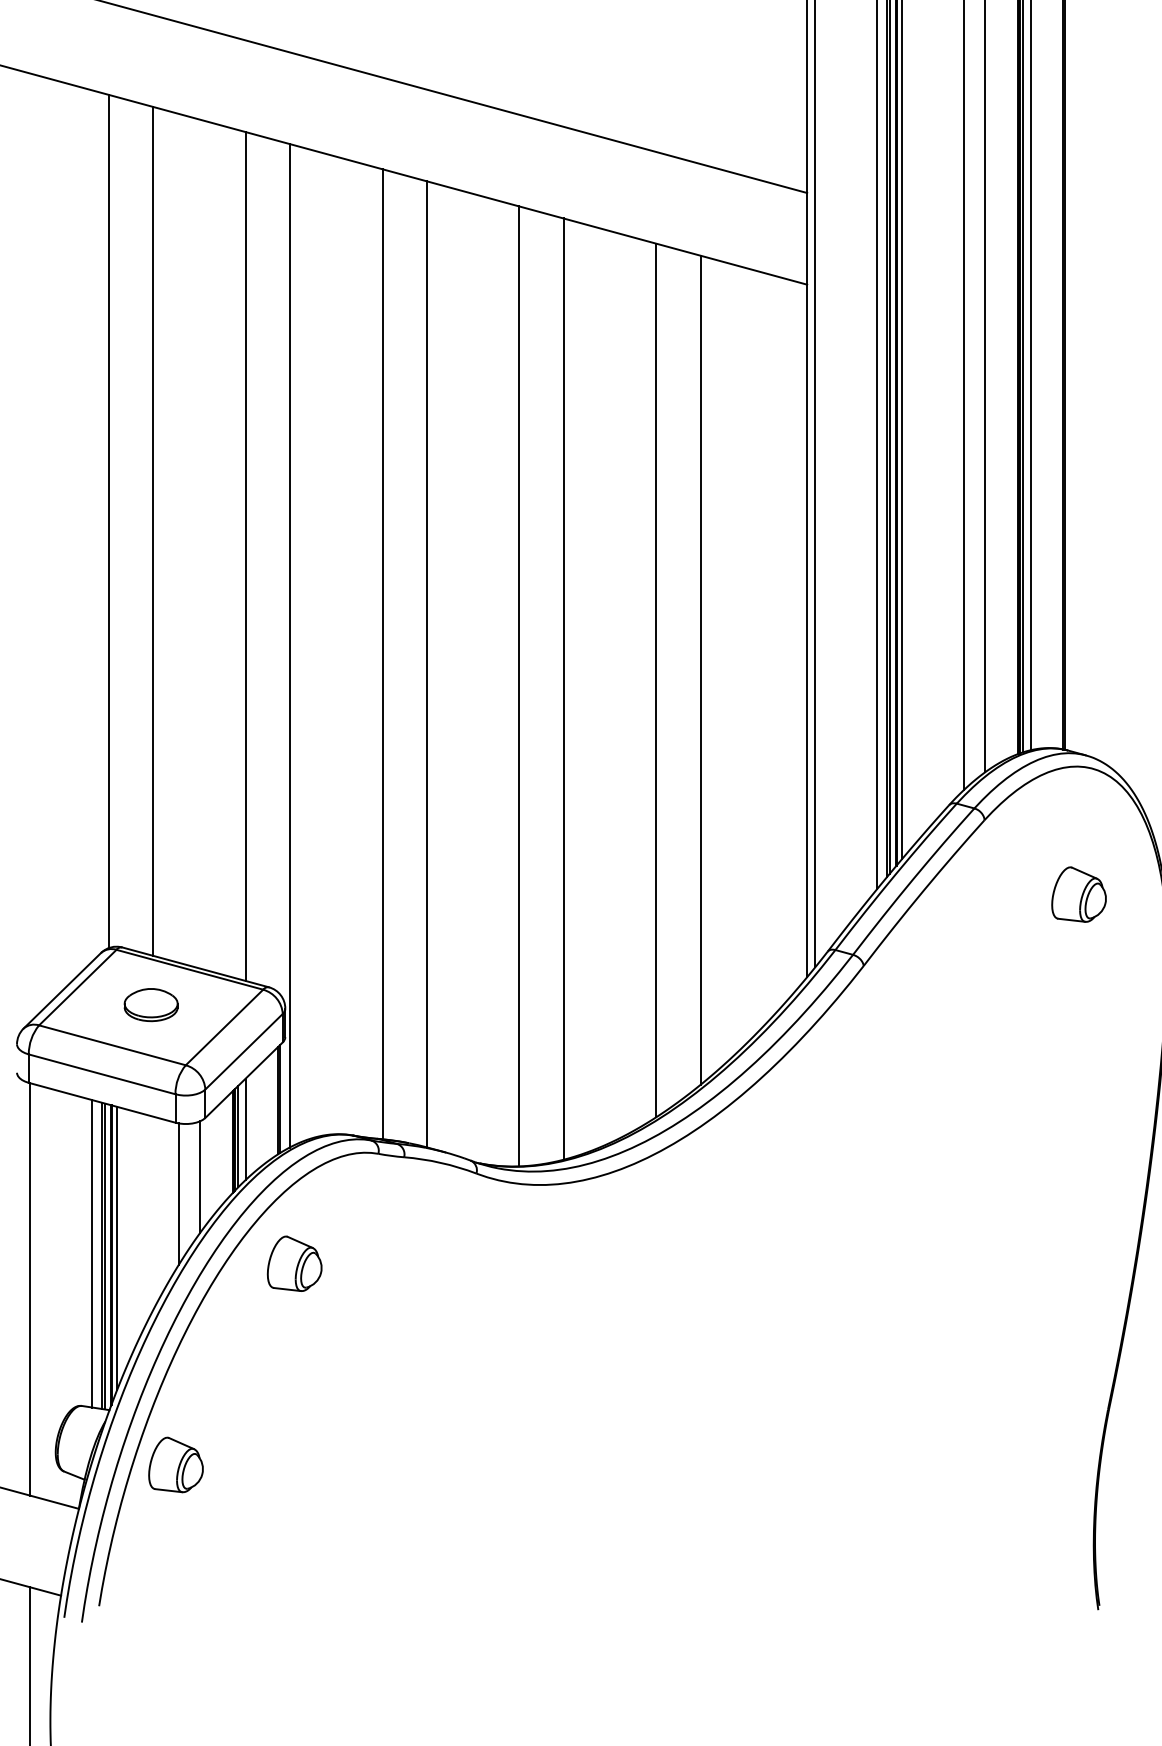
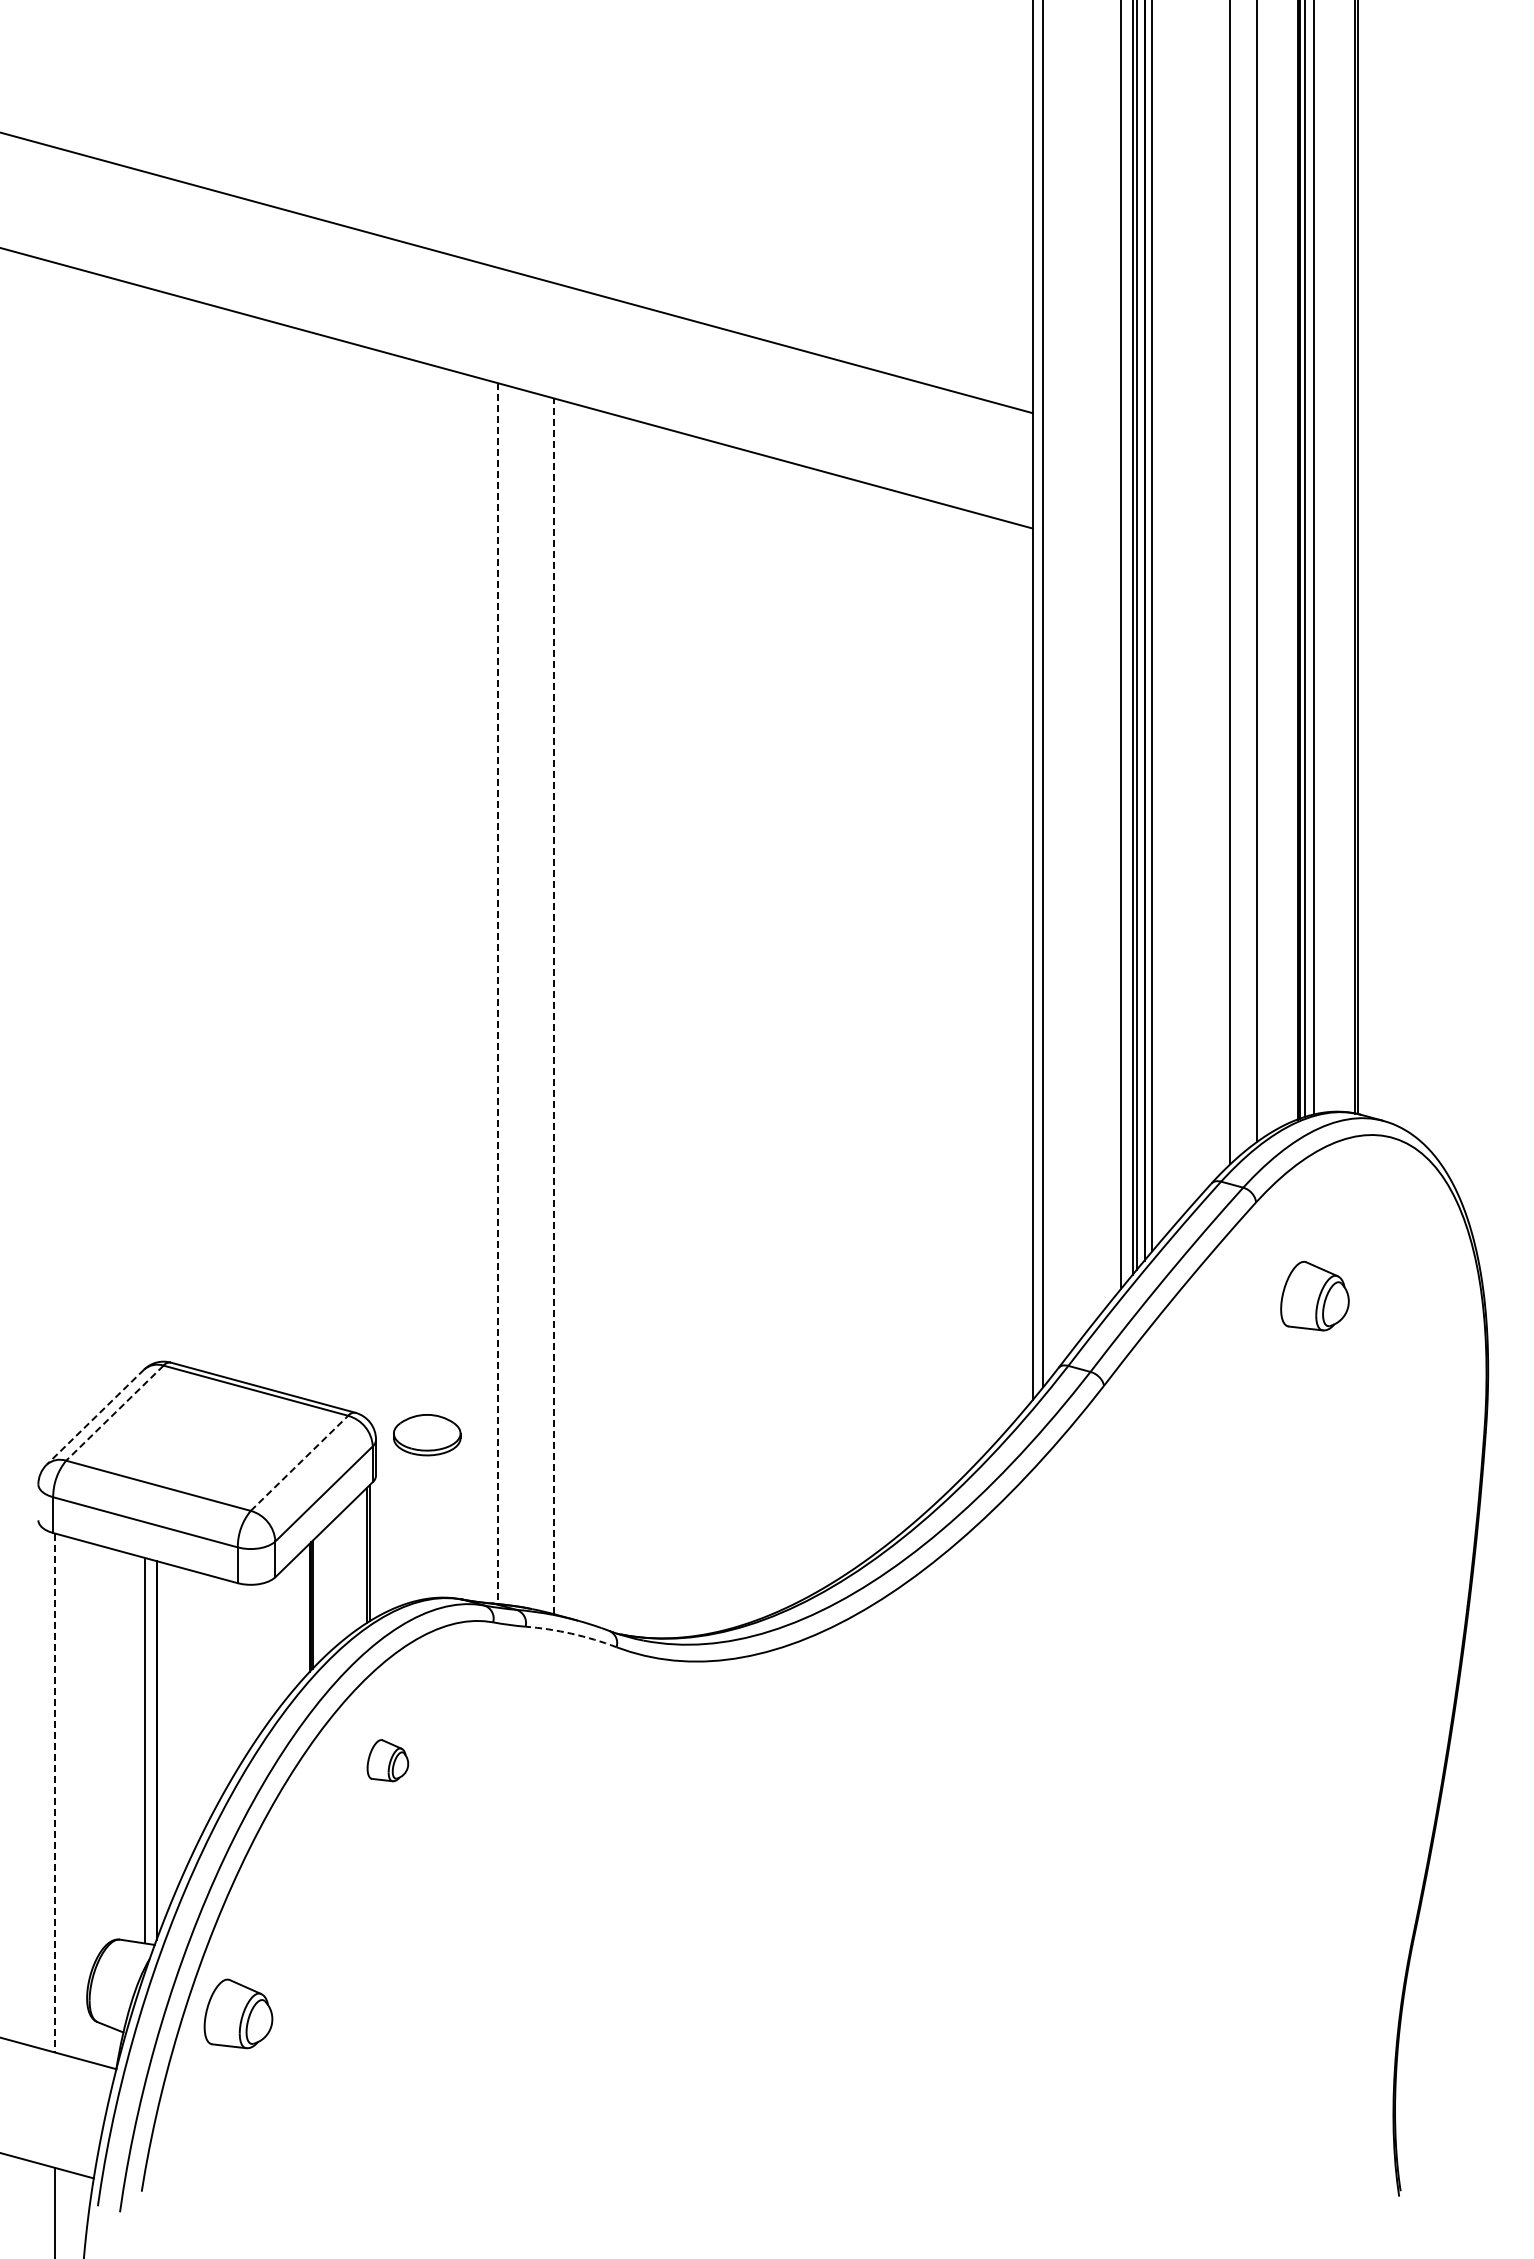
line: (108, 521) -> (153, 826), removed
line: (152, 530) -> (209, 838), removed
line: (245, 556) -> (326, 870), removed
line: (289, 645) -> (381, 982), removed
line: (382, 654) -> (498, 994), solid -> dashed
line: (426, 664) -> (553, 1006), solid -> dashed
line: (700, 670) -> (898, 1013), removed
line: (655, 680) -> (842, 1026), removed
line: (519, 686) -> (670, 1034), removed
line: (563, 689) -> (726, 1037), removed
part: (1078, 894) -> (1314, 1295), moved
line: (77, 987) -> (114, 1413), solid -> dashed
line: (62, 991) -> (95, 1417), solid -> dashed
part: (151, 1005) -> (427, 1435), moved
line: (224, 1027) -> (299, 1463), solid -> dashed
line: (245, 1129) -> (326, 1591), removed
line: (238, 1136) -> (316, 1600), removed
arc: (440, 1162) -> (571, 1633), solid -> dashed
line: (199, 1176) -> (268, 1651), removed
line: (179, 1193) -> (242, 1672), removed
line: (117, 1248) -> (164, 1741), removed
line: (91, 1253) -> (132, 1747), removed
line: (104, 1256) -> (148, 1751), removed
part: (294, 1263) -> (387, 1760), size x0.6
line: (30, 1289) -> (55, 1793), solid -> dashed

